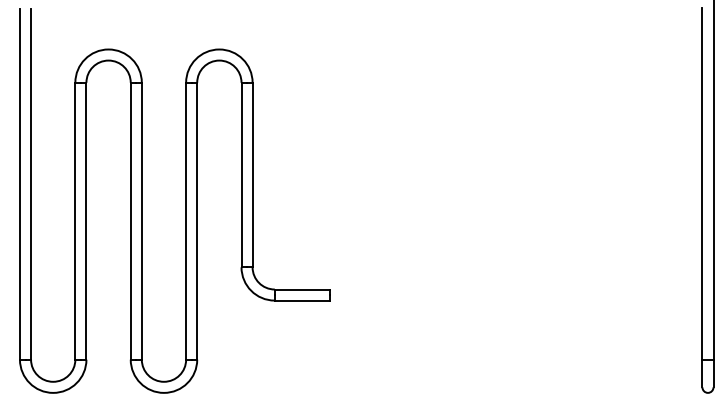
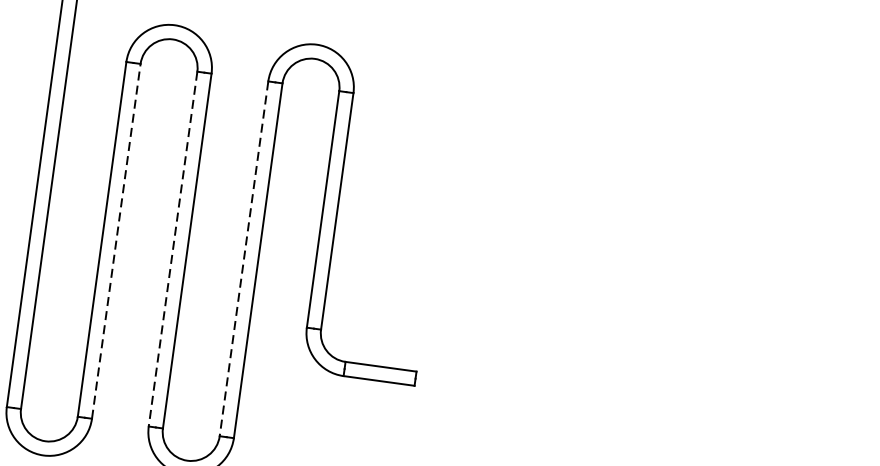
line: (86, 220) -> (116, 240), solid -> dashed
line: (130, 221) -> (172, 249), solid -> dashed
line: (186, 221) -> (244, 259), solid -> dashed

